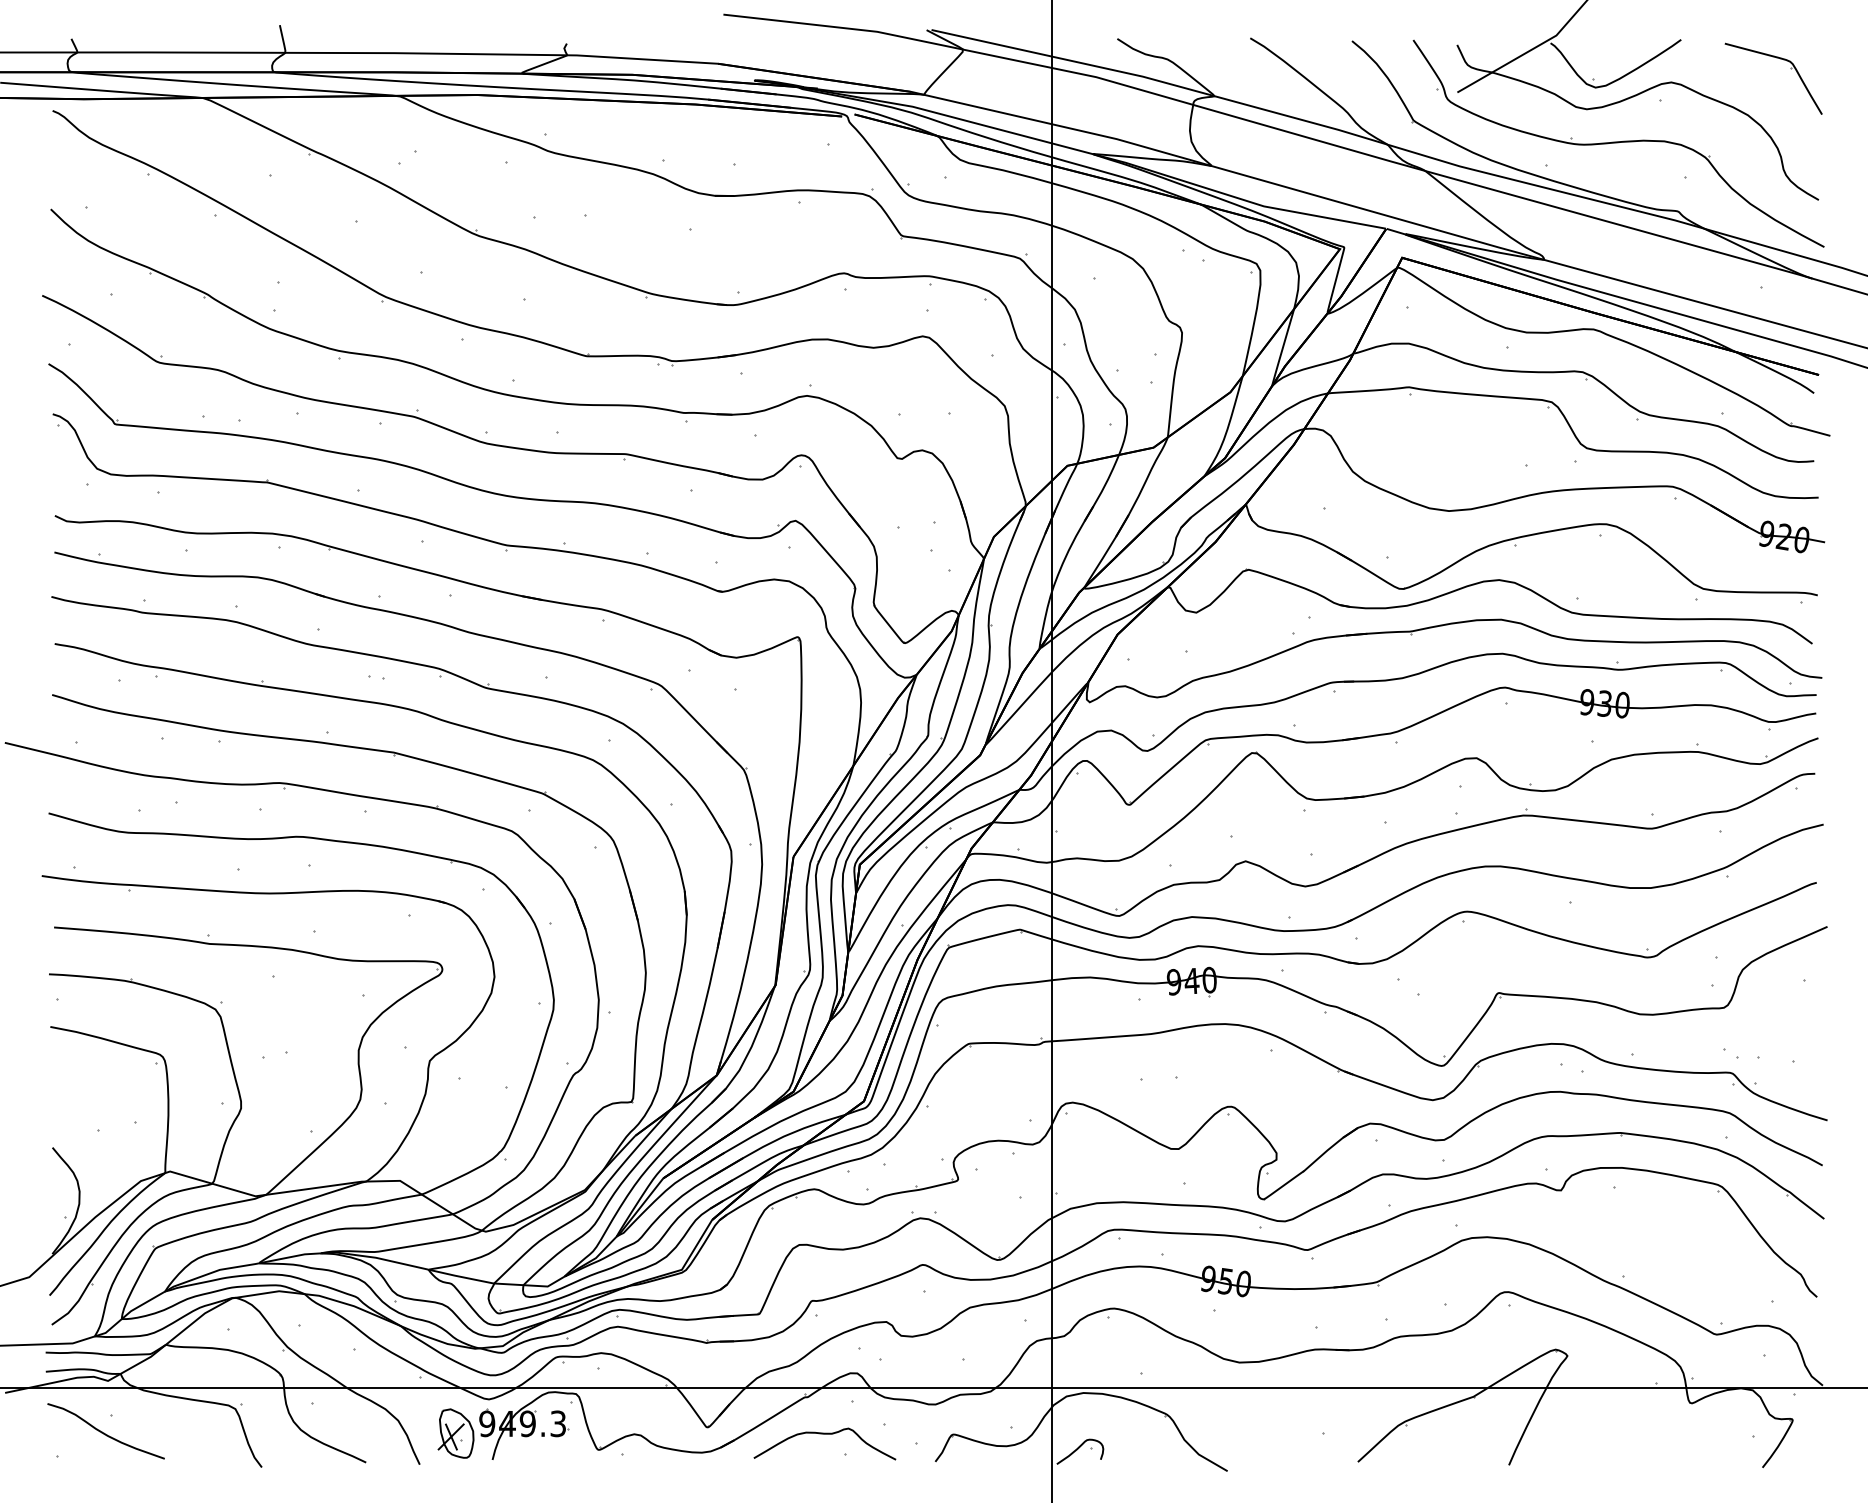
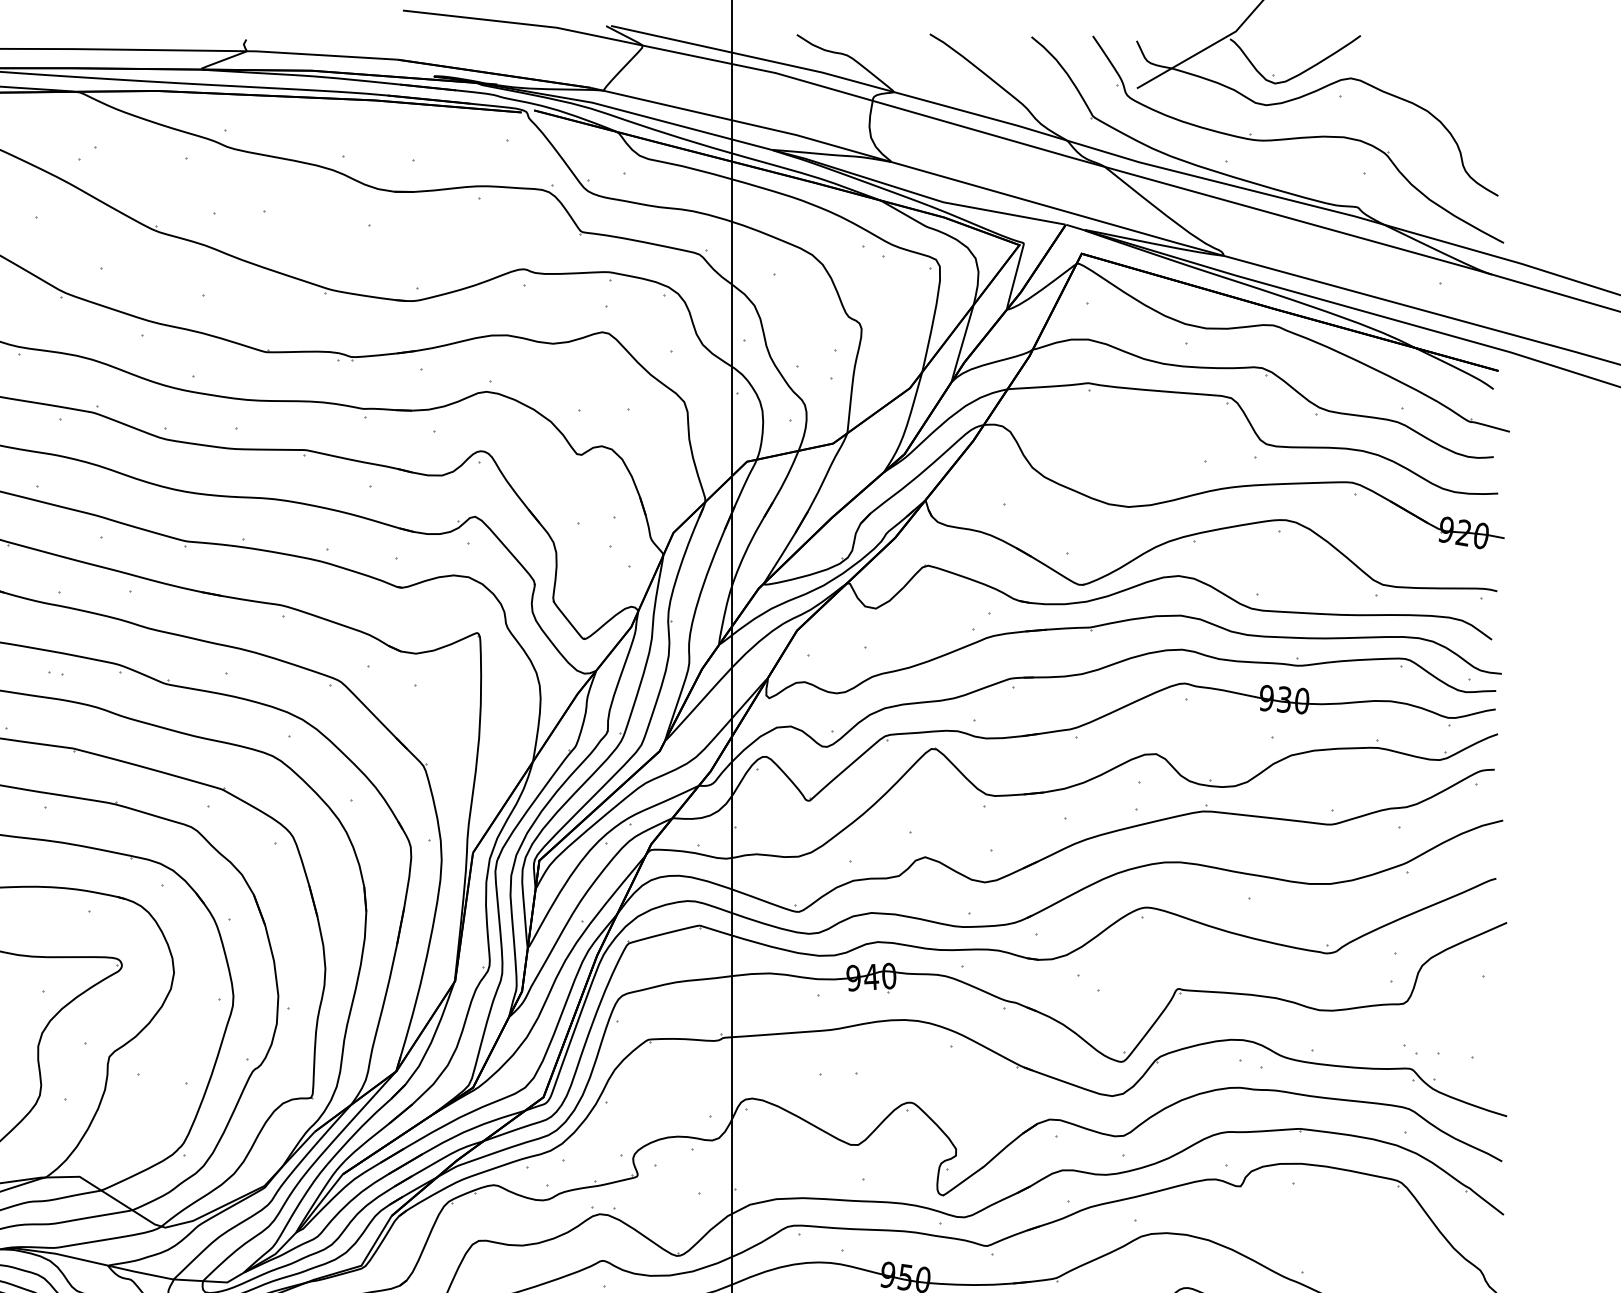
part: (1790, 68) -> (1470, 64), removed

